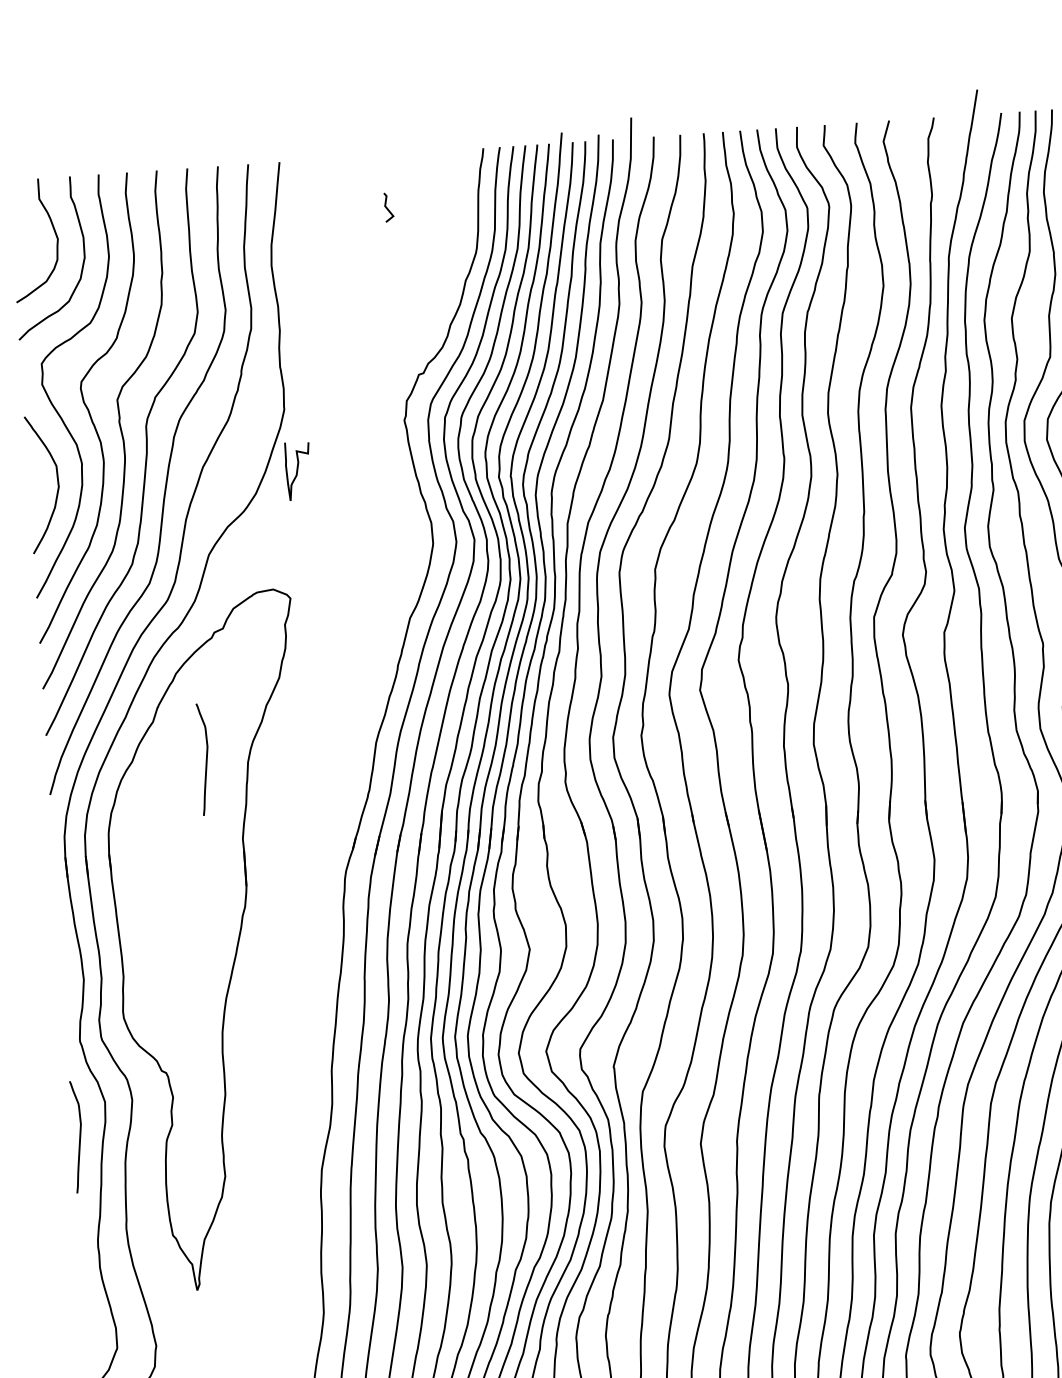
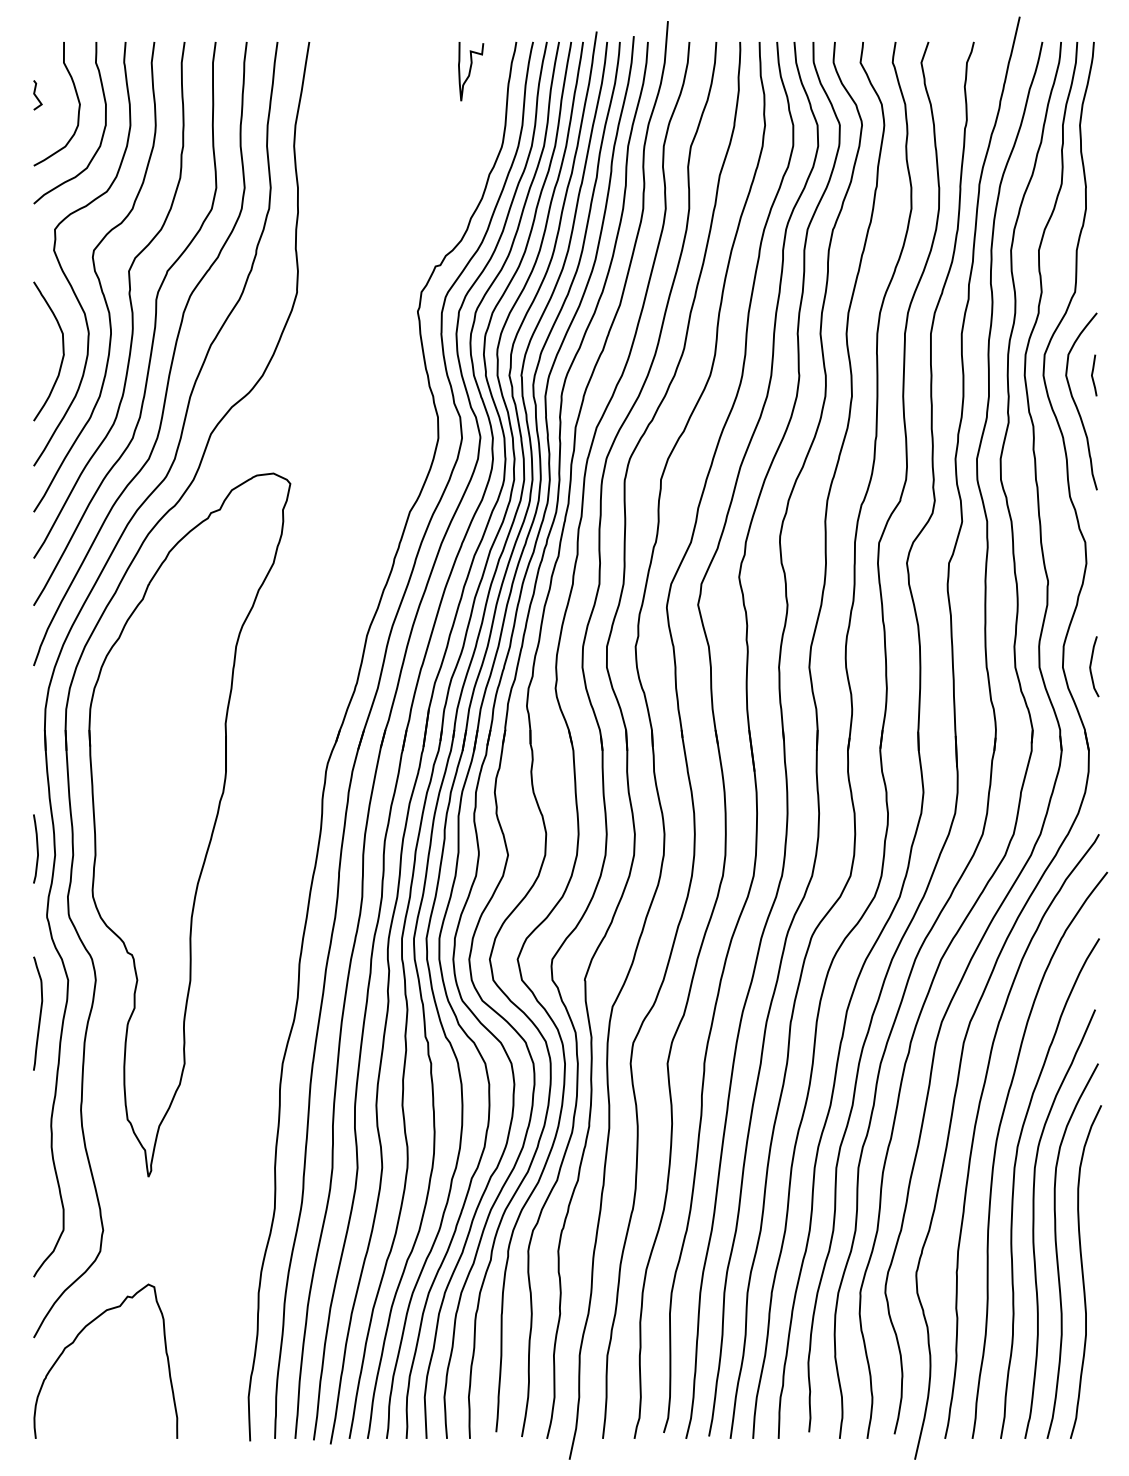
line: (387, 207) -> (36, 95), moved
curve: (297, 471) -> (470, 71), moved
curve: (205, 759) -> (193, 640), removed
curve: (65, 974) -> (36, 848), added

